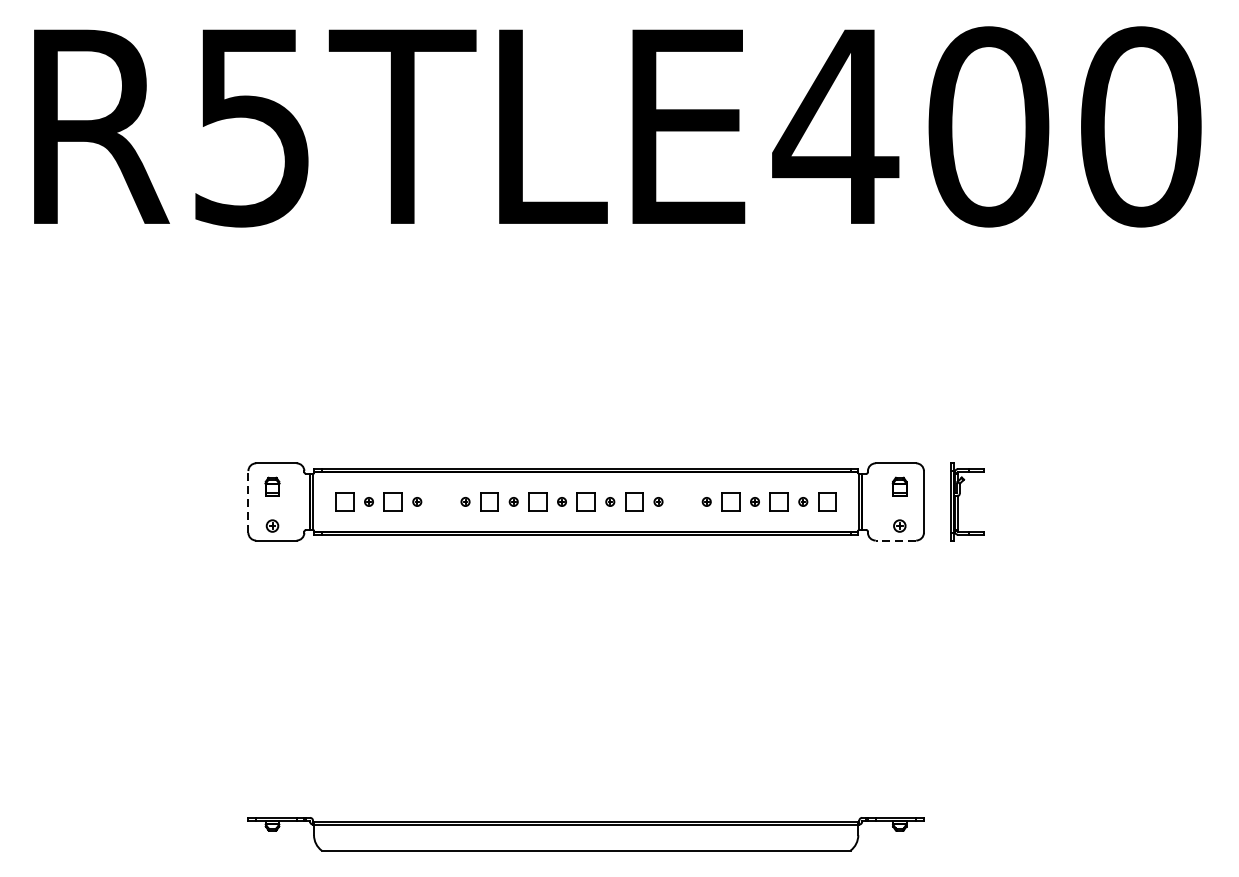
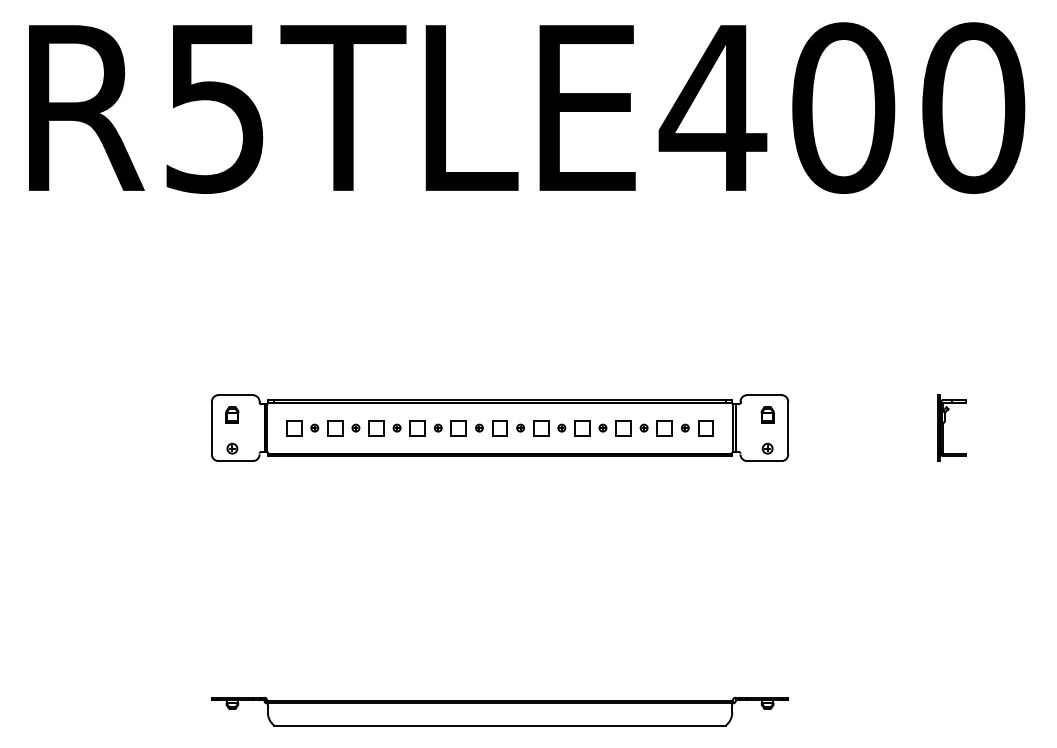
part: (960, 495) -> (945, 422), moved
line: (248, 501) -> (211, 427), dashed -> solid
part: (441, 502) -> (376, 428), added
part: (682, 502) -> (582, 428), added
line: (894, 541) -> (763, 461), dashed -> solid

